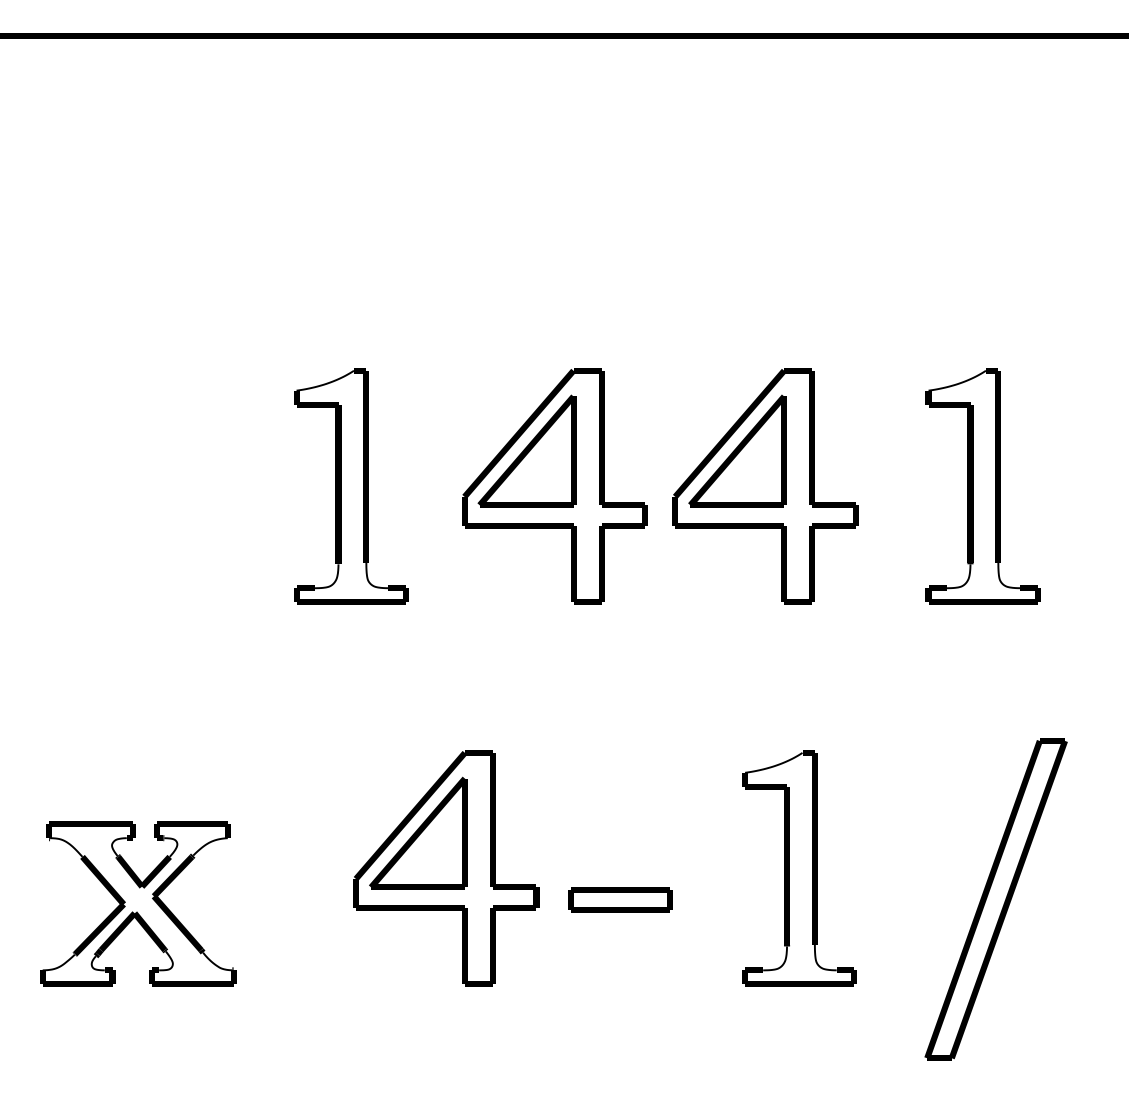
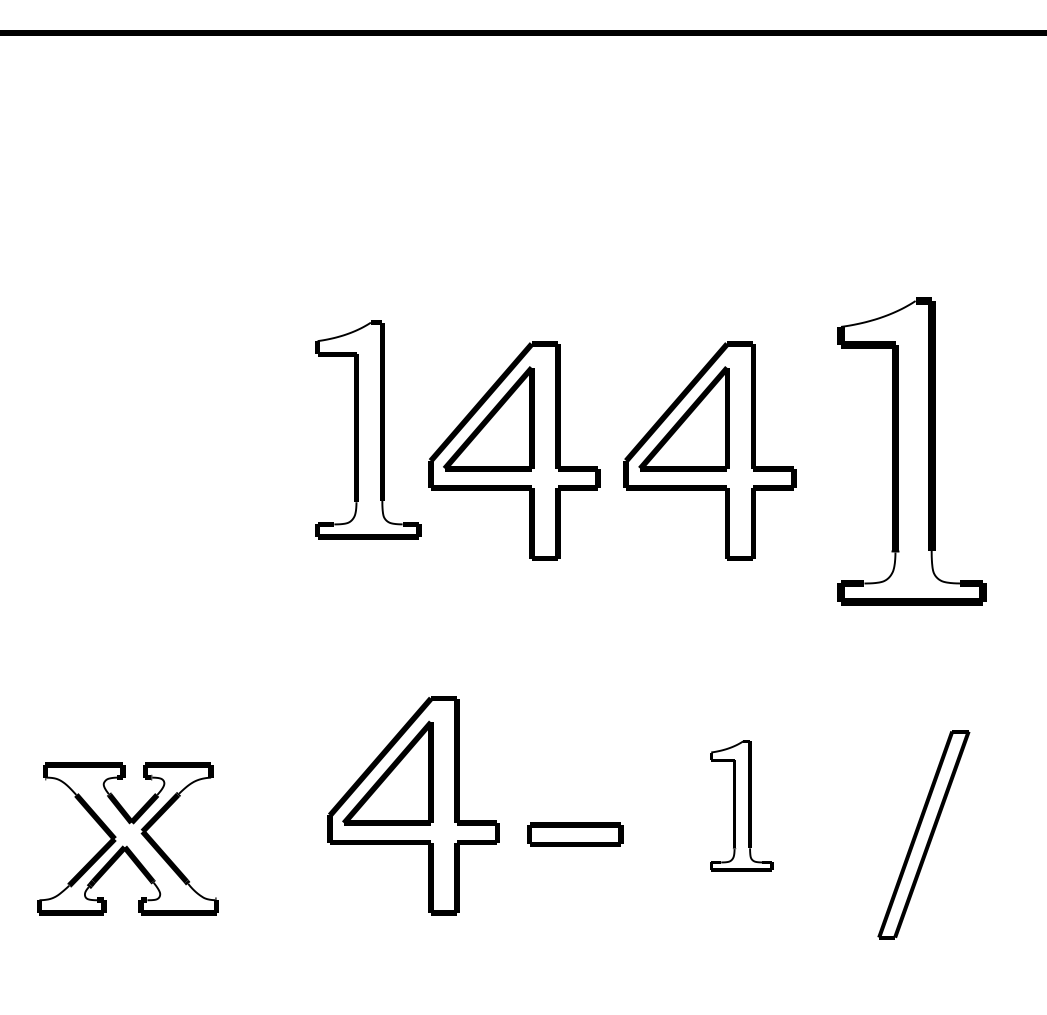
part: (351, 486) -> (368, 430), moved
part: (982, 486) -> (911, 451), size x1.4
part: (799, 868) -> (741, 805), size x0.6
part: (995, 899) -> (923, 834), size x0.7

